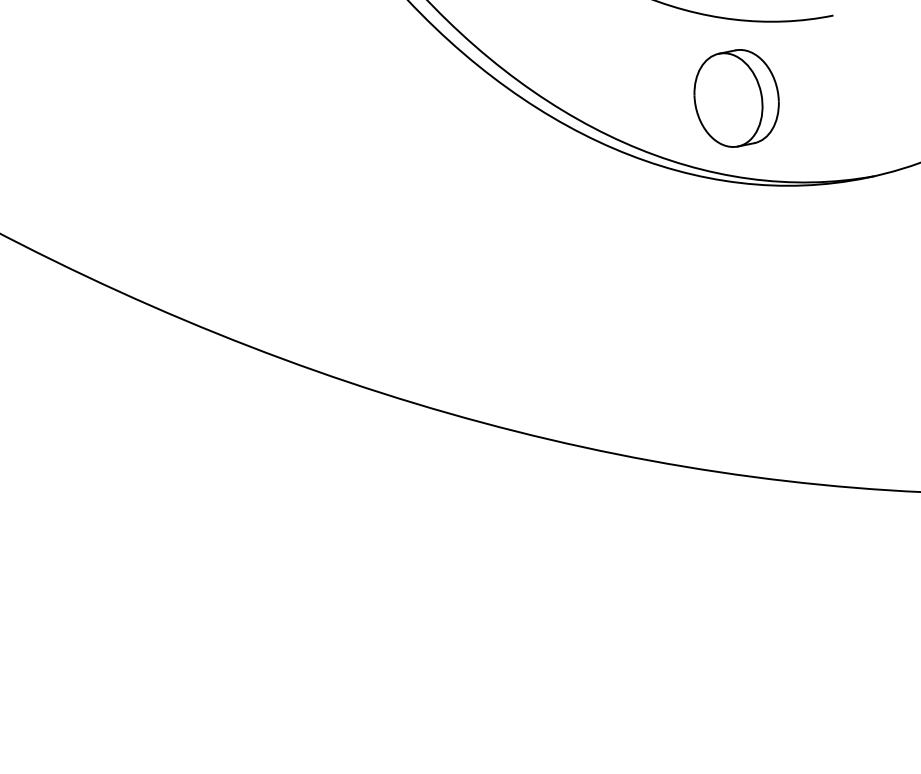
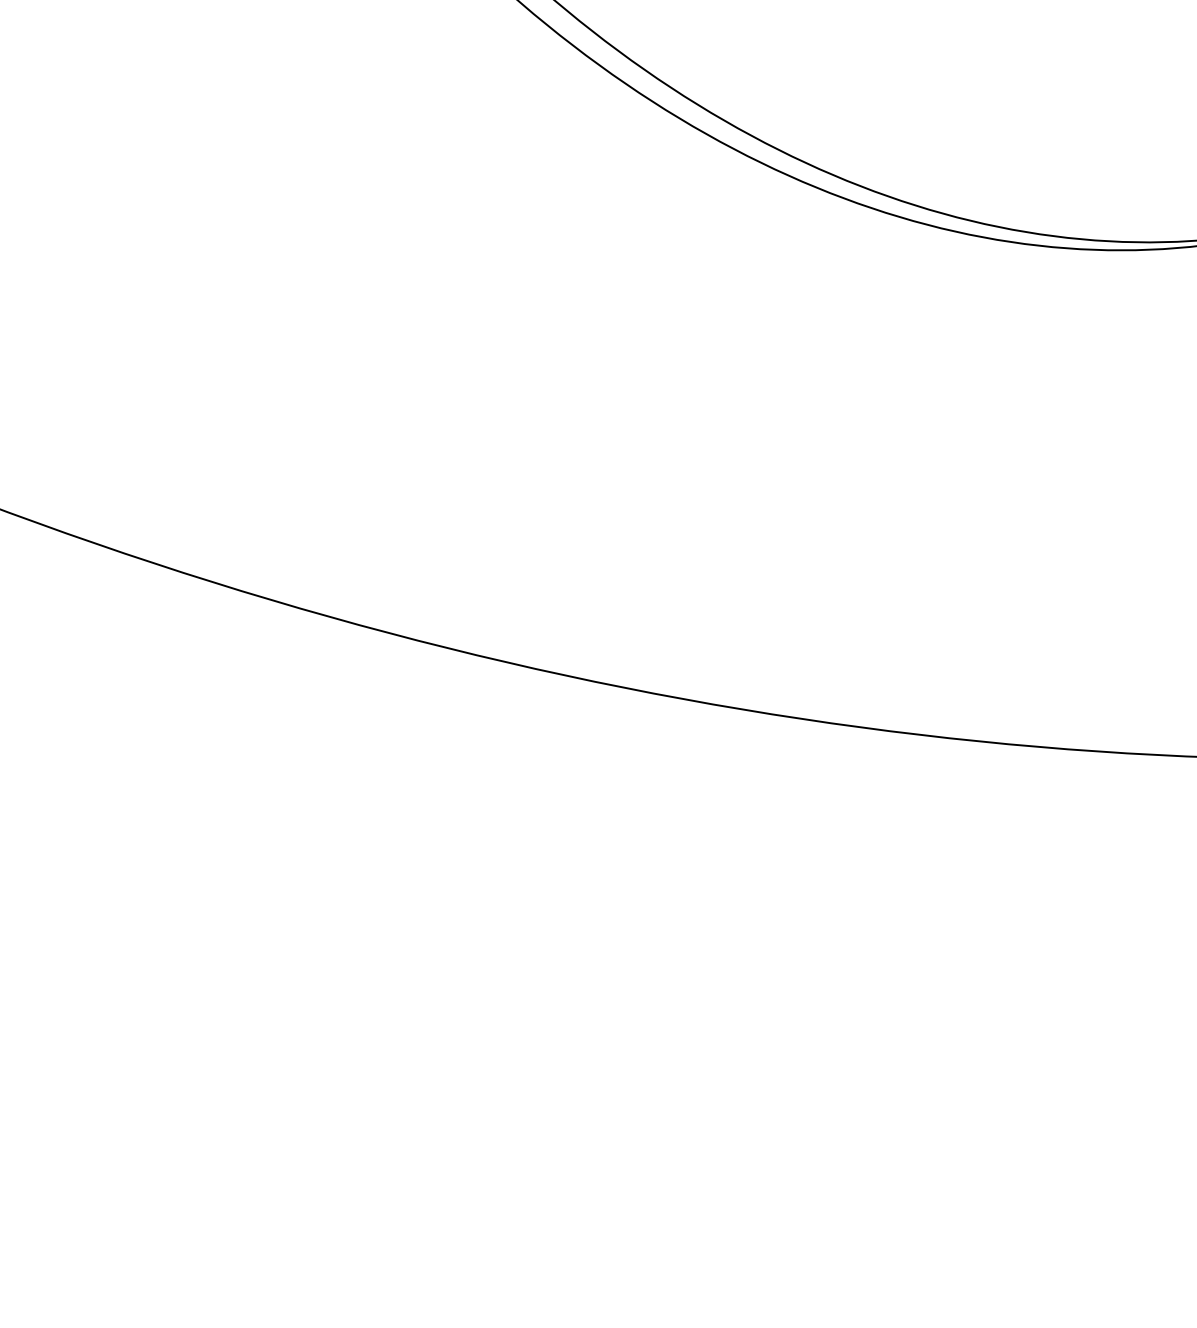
part: (736, 98) -> (1076, 104), removed

